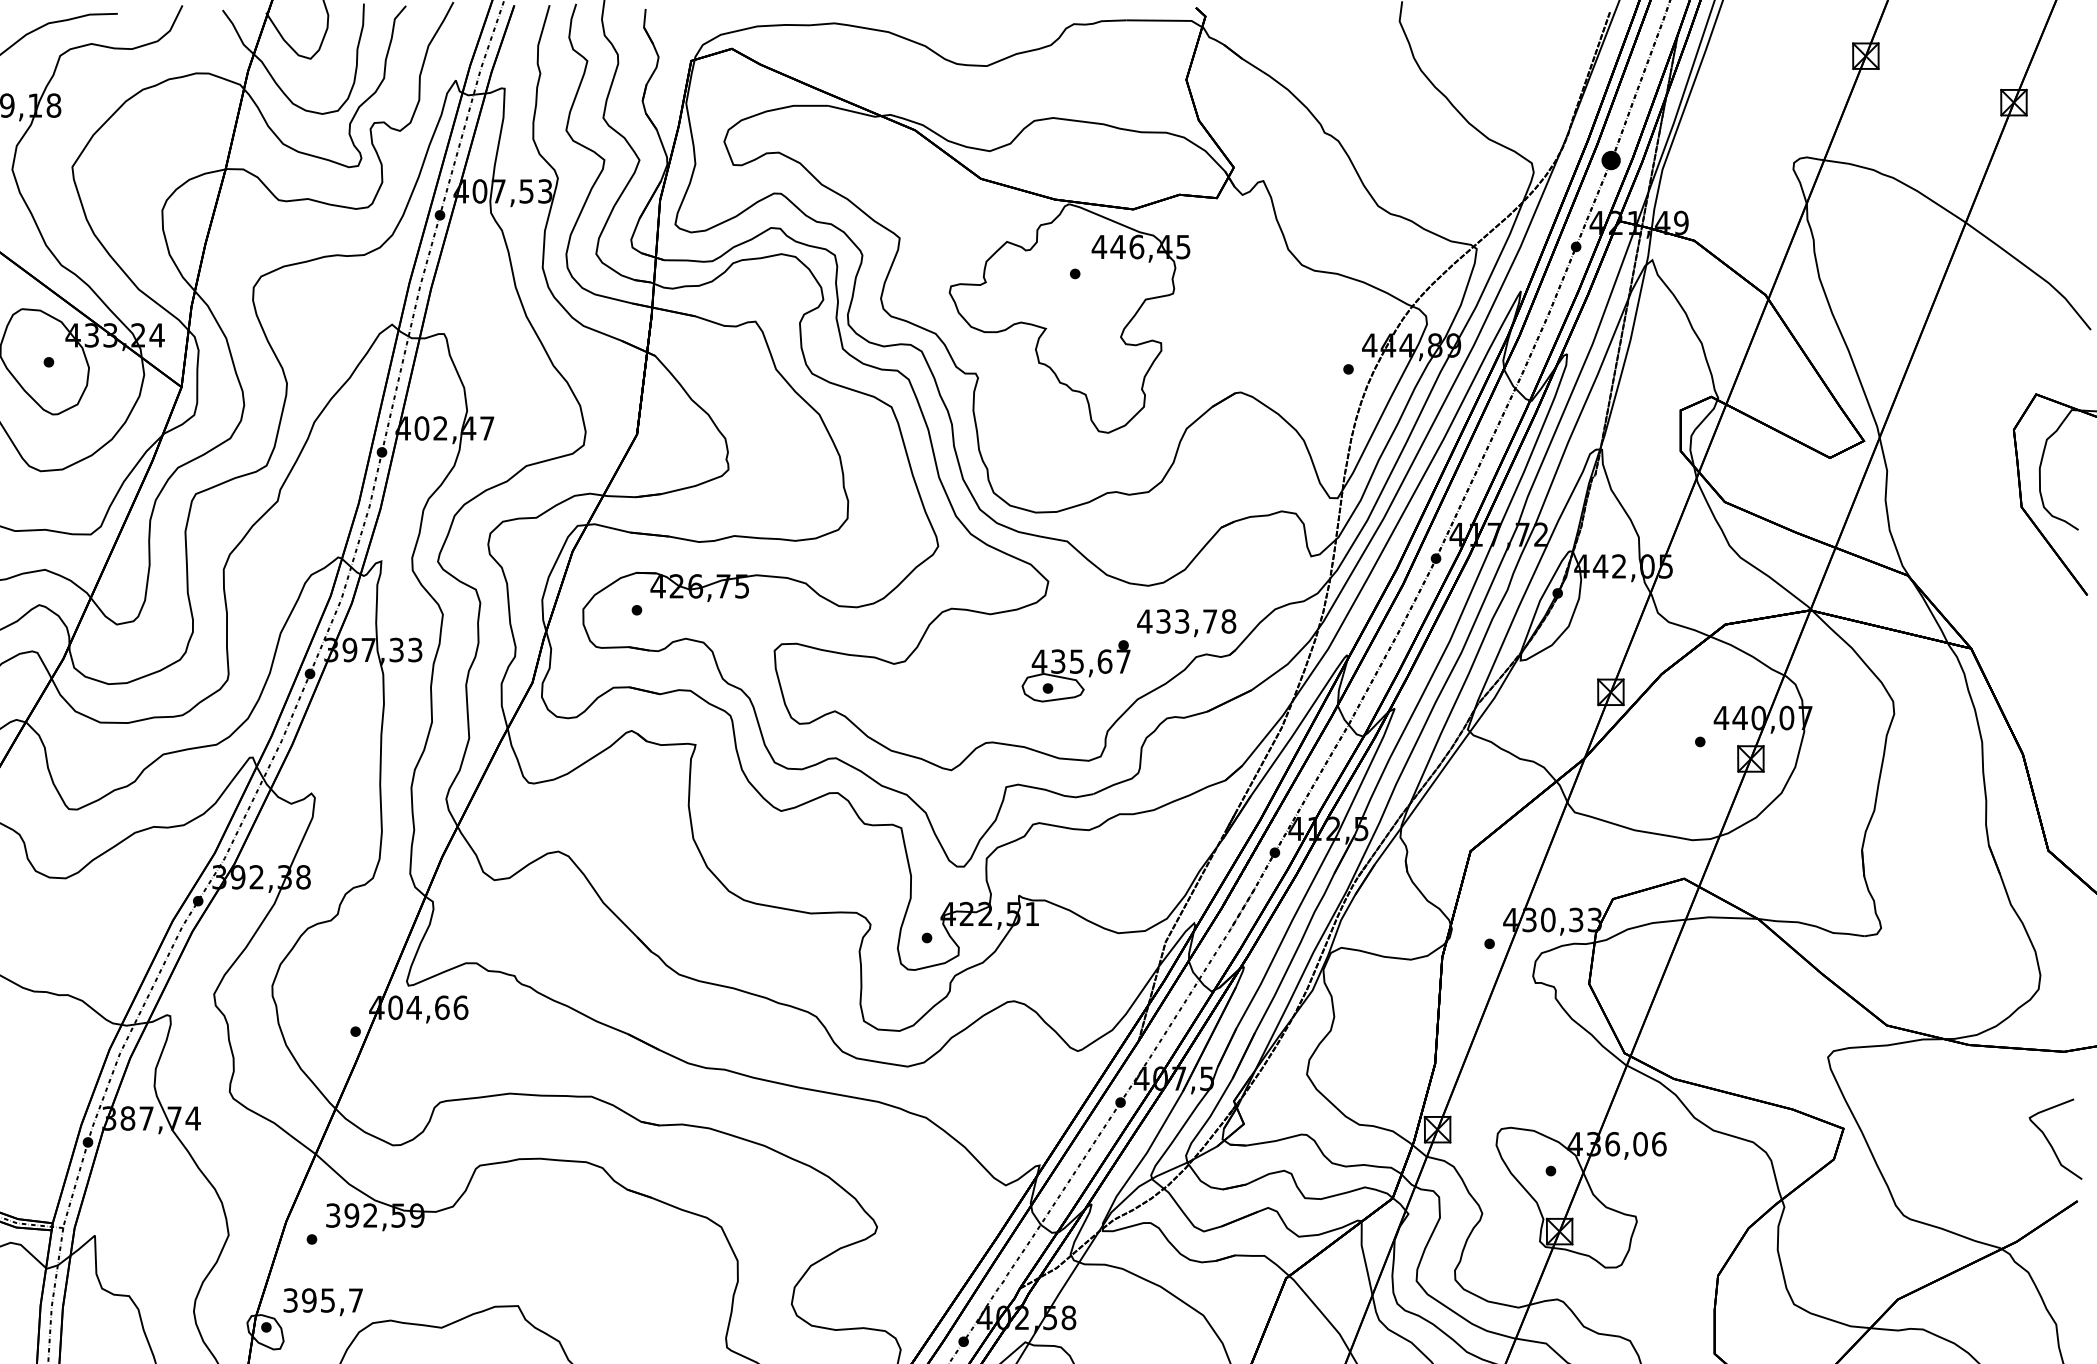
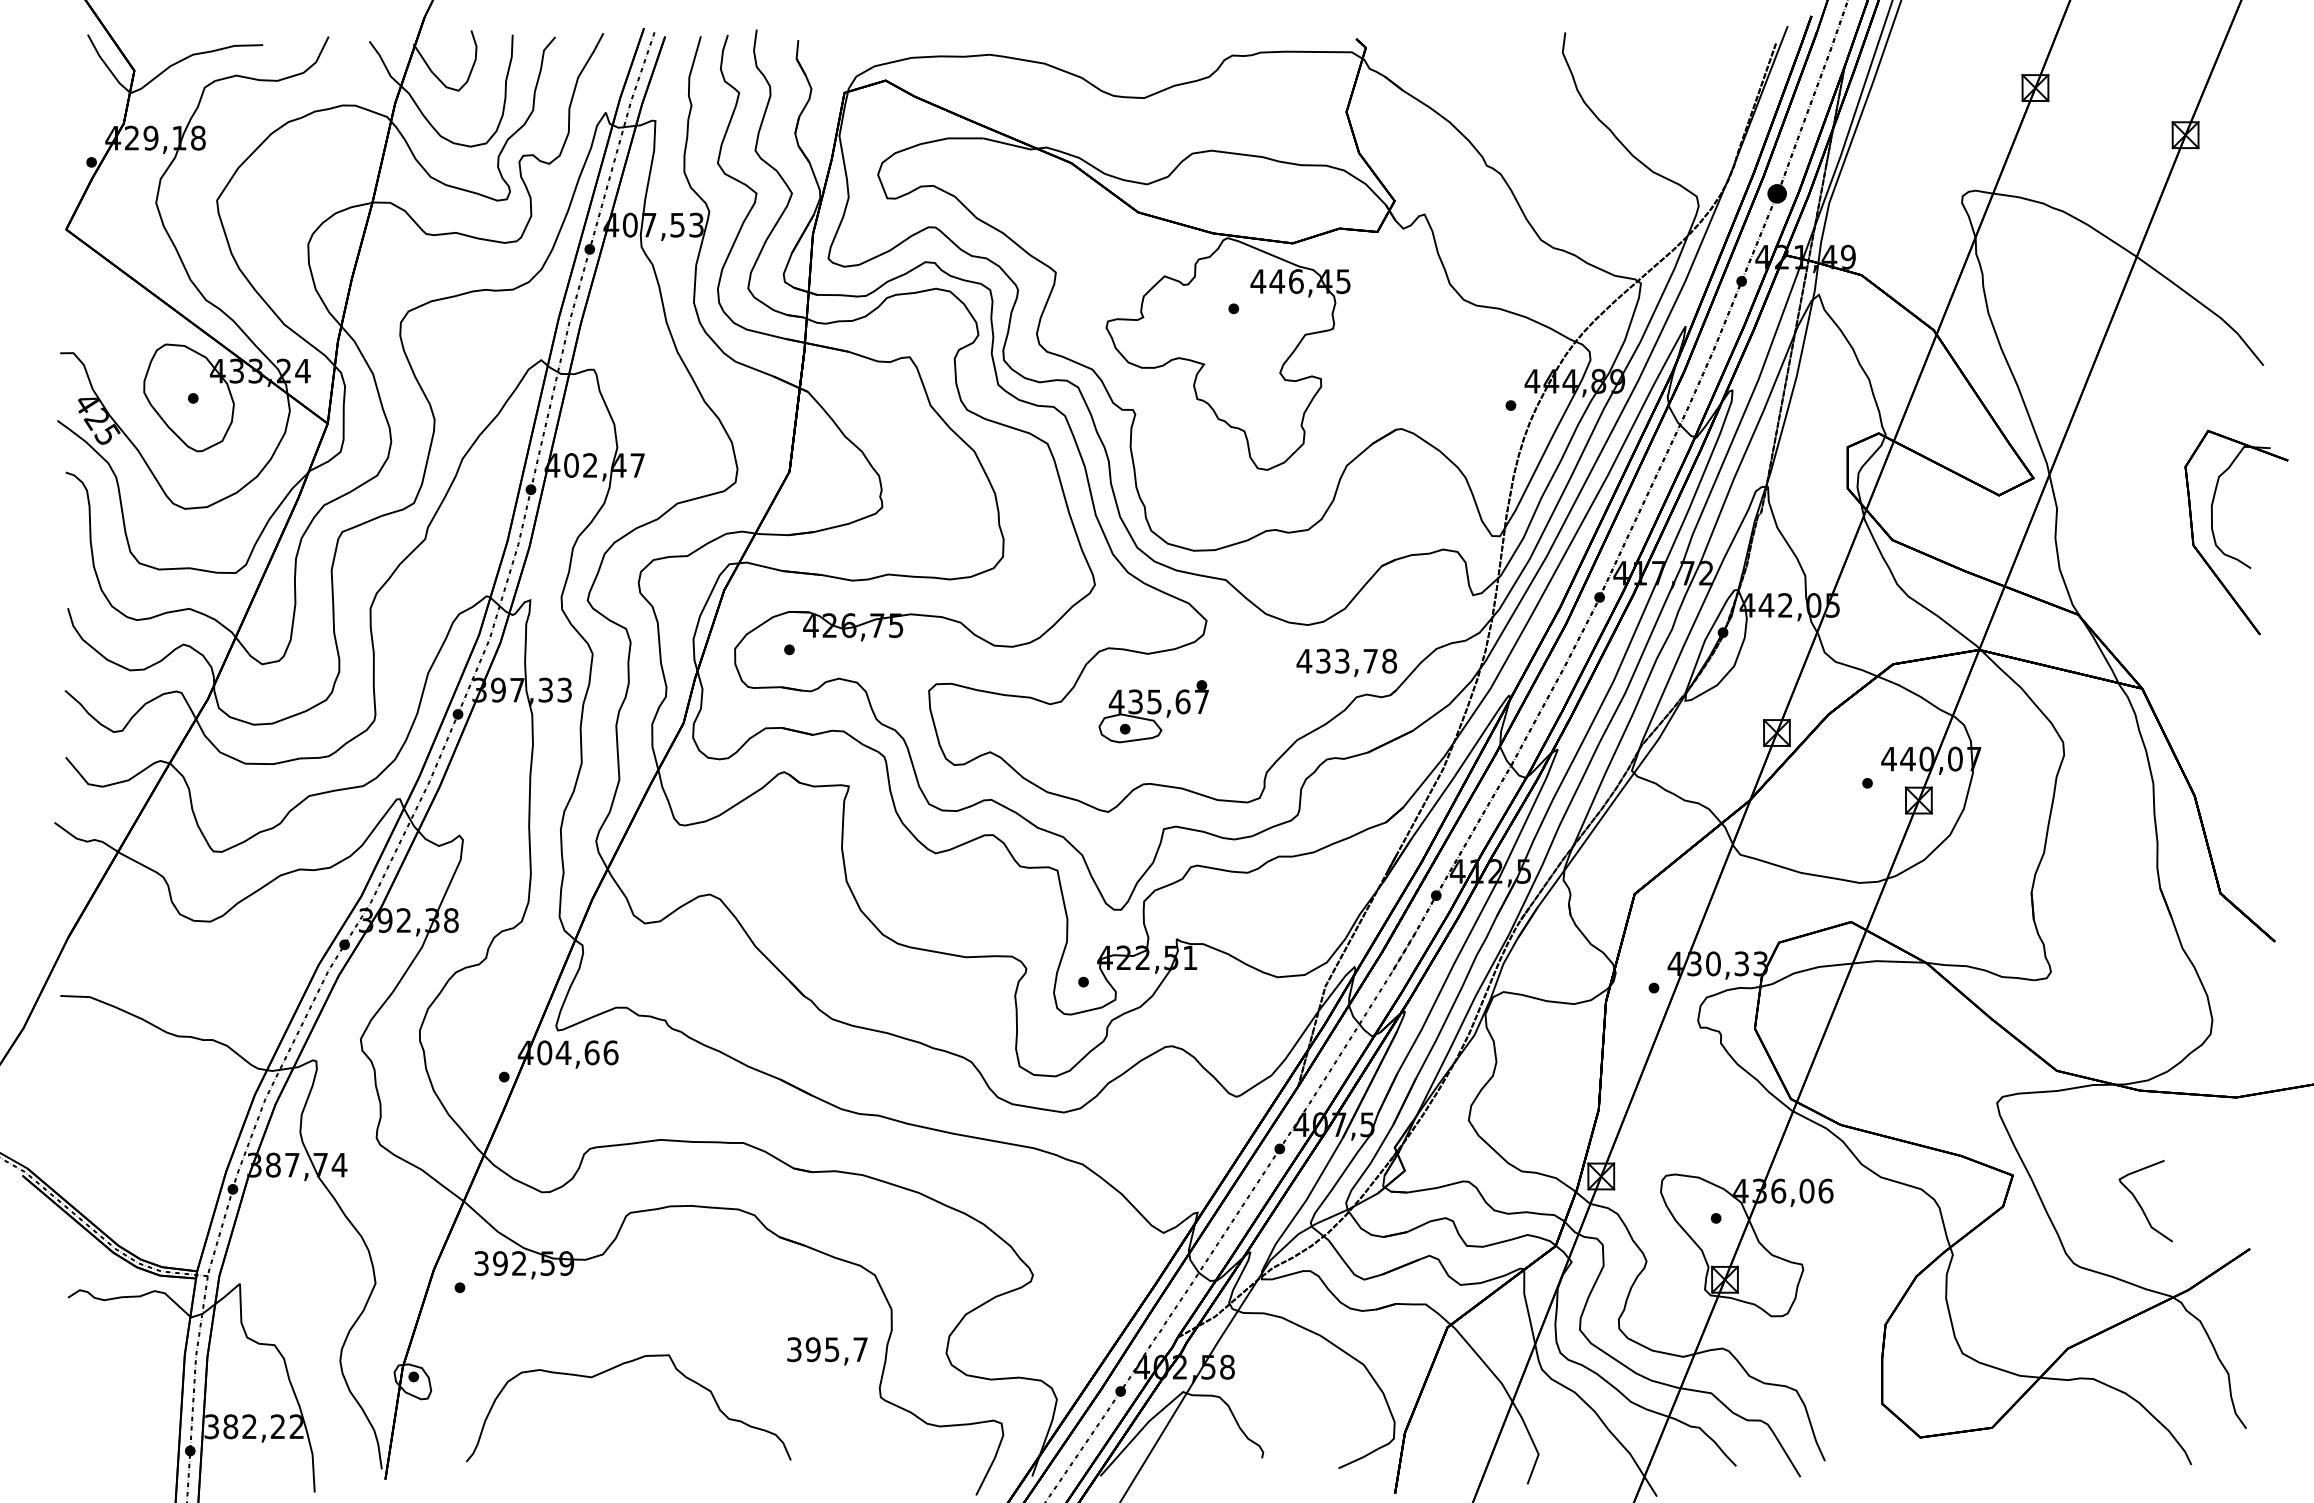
part: (1075, 671) -> (1153, 711), moved
curve: (2050, 1142) -> (2140, 1204), moved
text: (323, 1302) -> (827, 1351), moved

